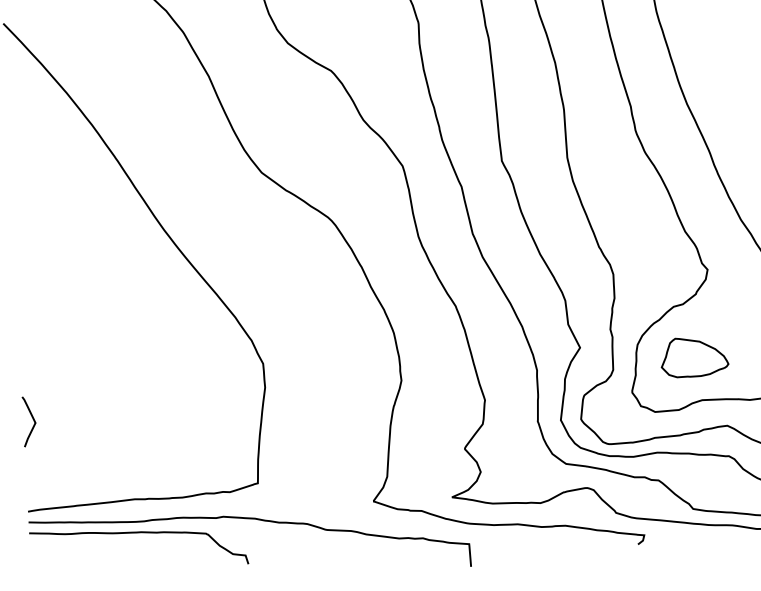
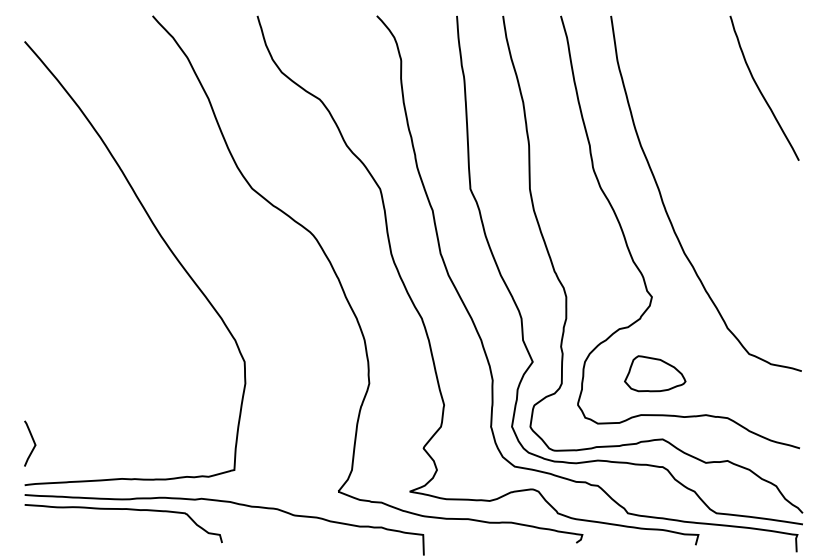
part: (694, 356) -> (655, 373), moved
curve: (33, 421) -> (33, 443), moved

